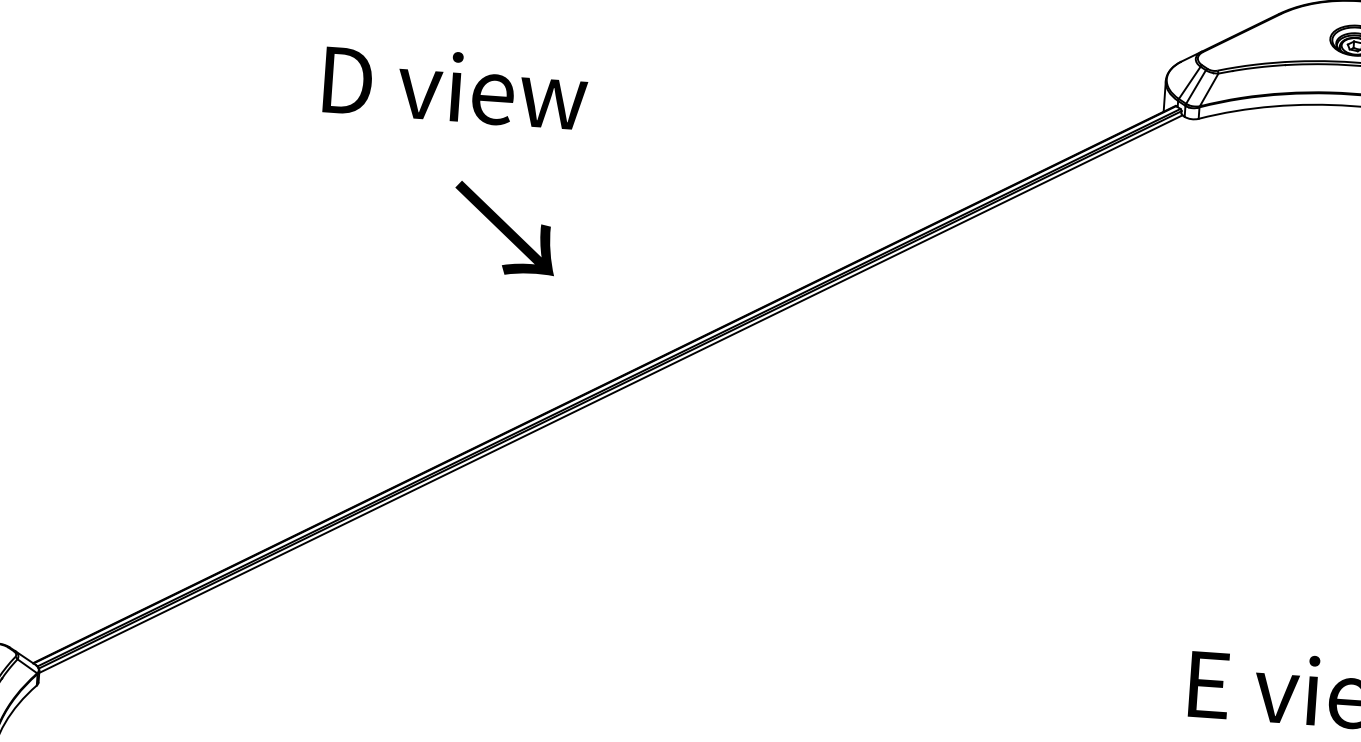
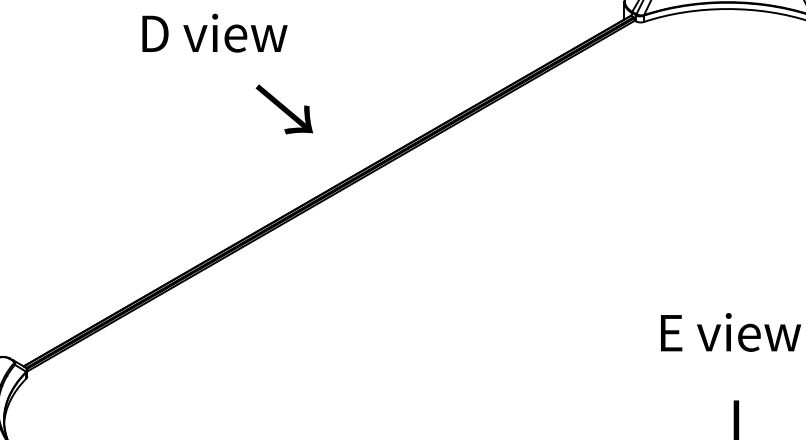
text: (454, 85) -> (214, 32), moved
text: (504, 229) -> (284, 109), moved

